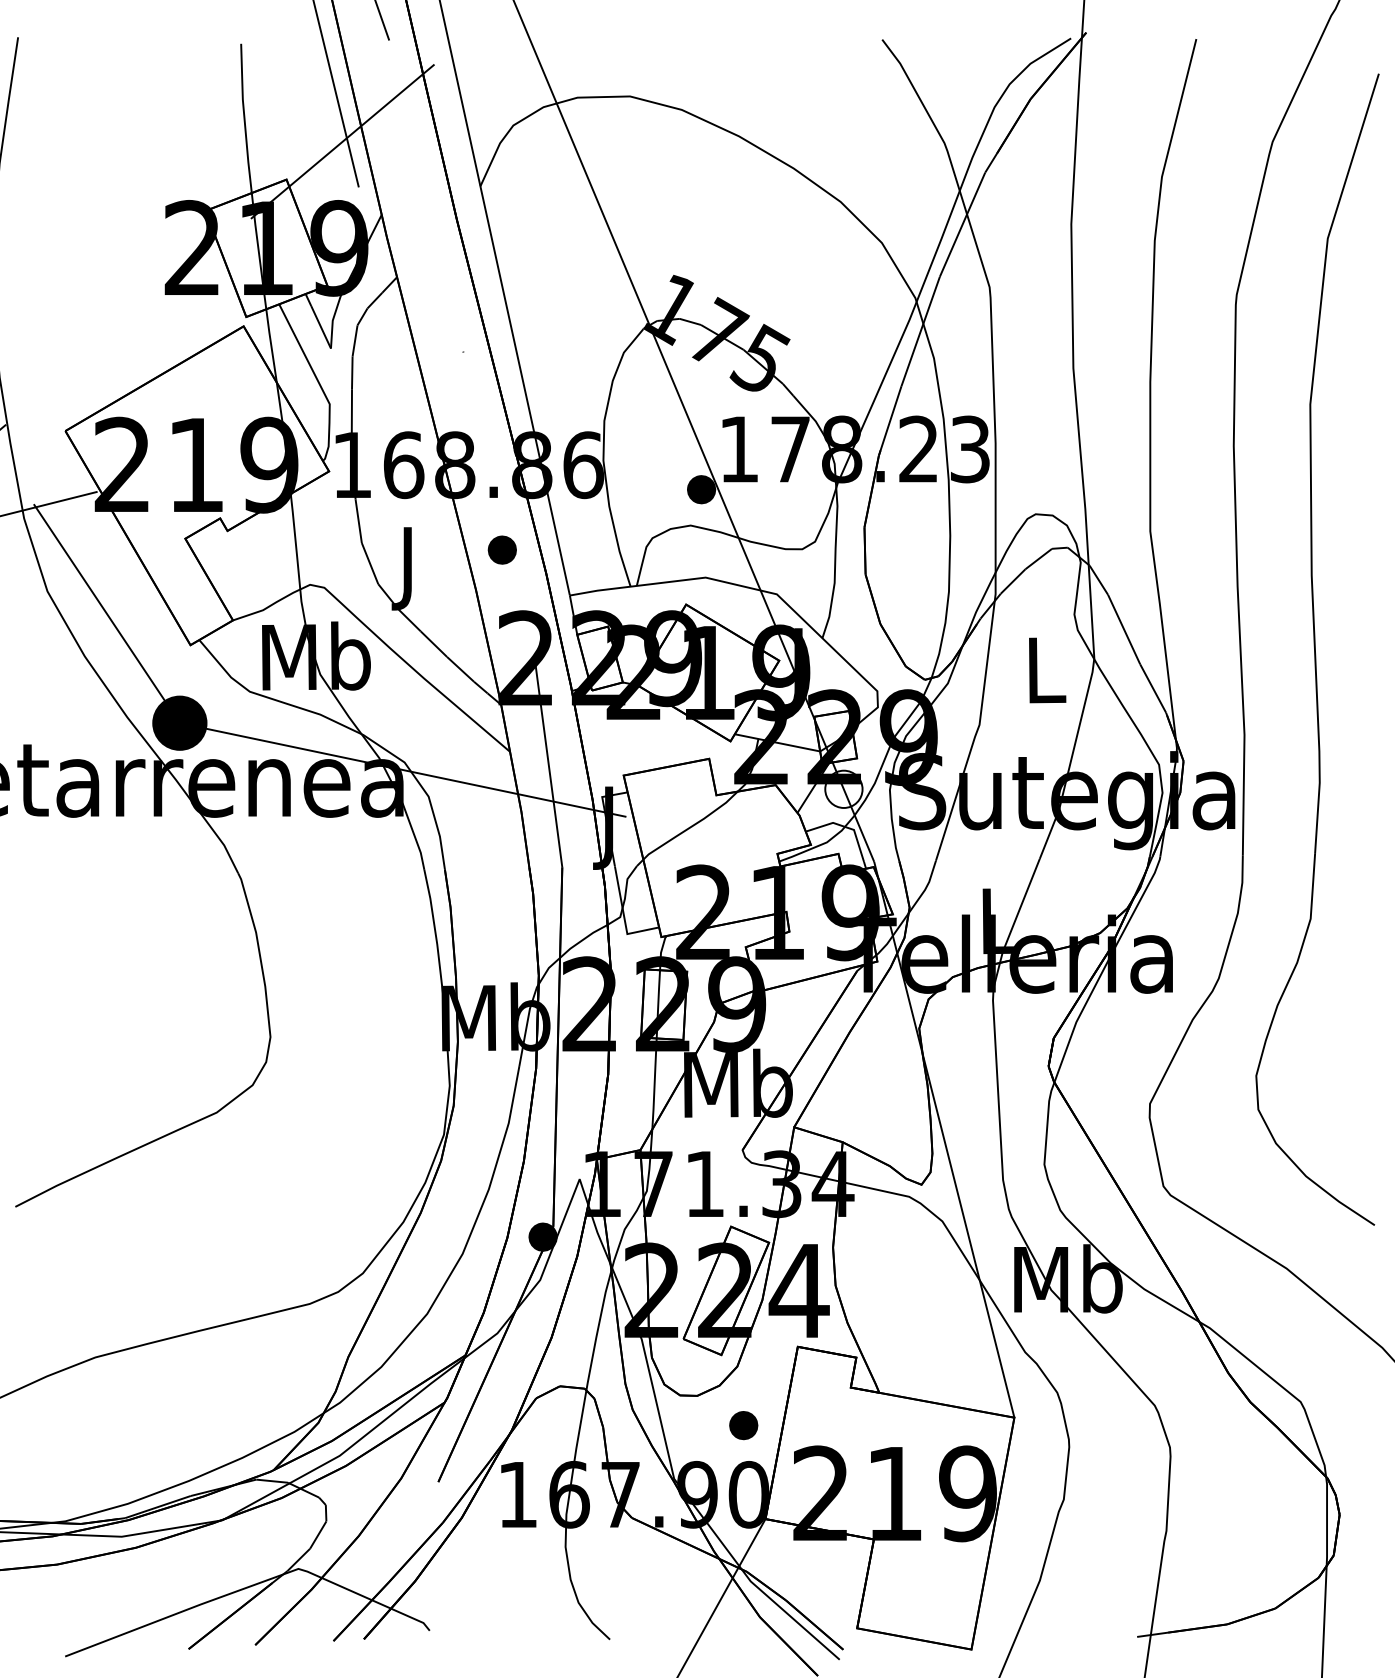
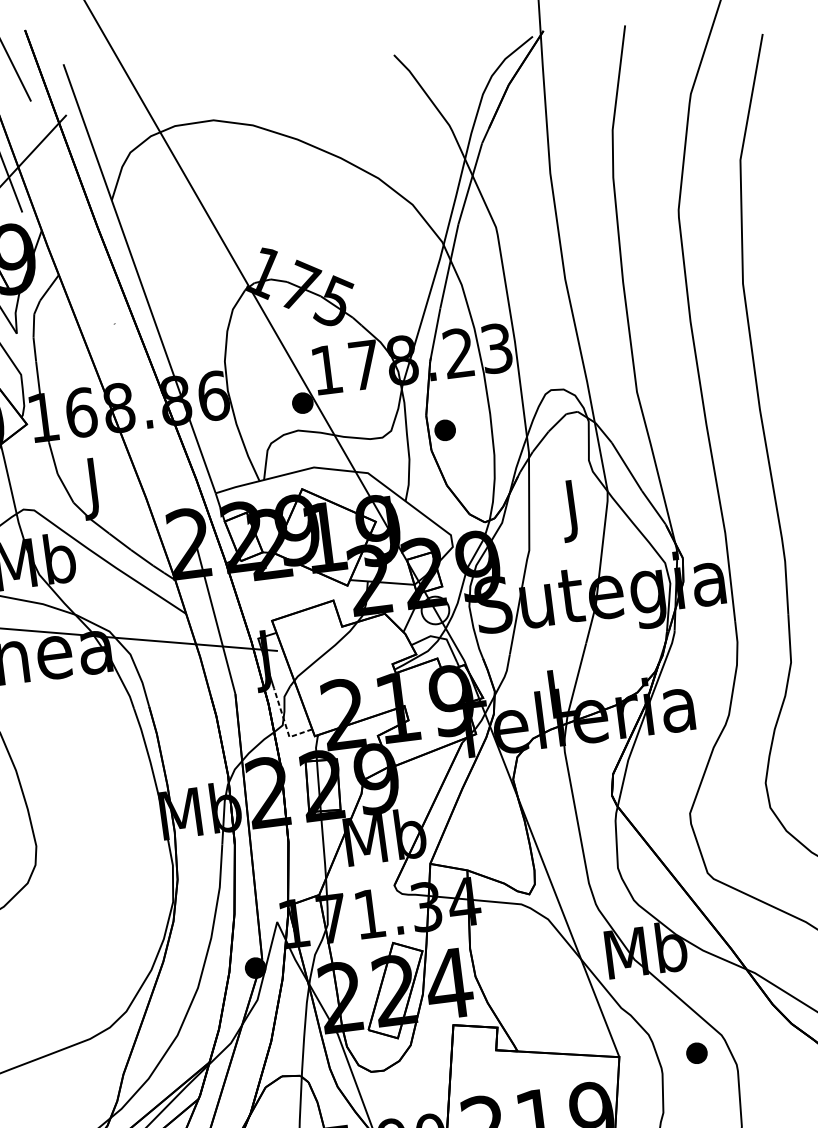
part: (501, 549) -> (444, 429), moved
text: (1047, 679) -> (575, 510), L -> J
line: (624, 916) -> (285, 724), solid -> dashed
part: (743, 1425) -> (696, 1053), moved

